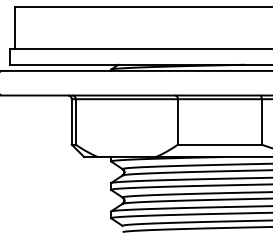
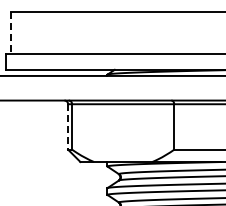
line: (14, 27) -> (10, 32), solid -> dashed
line: (71, 121) -> (67, 126), solid -> dashed

